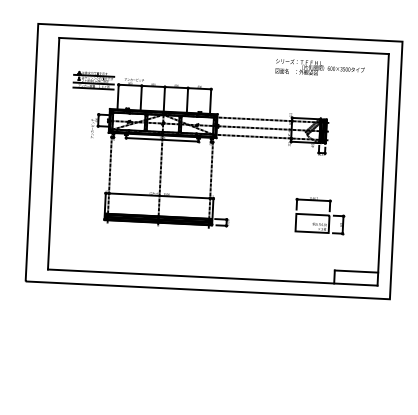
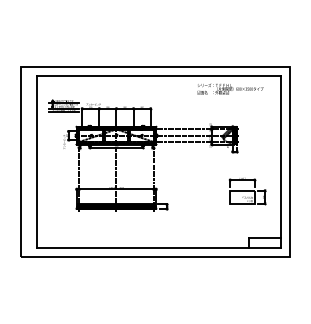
part: (319, 216) -> (247, 191), moved

